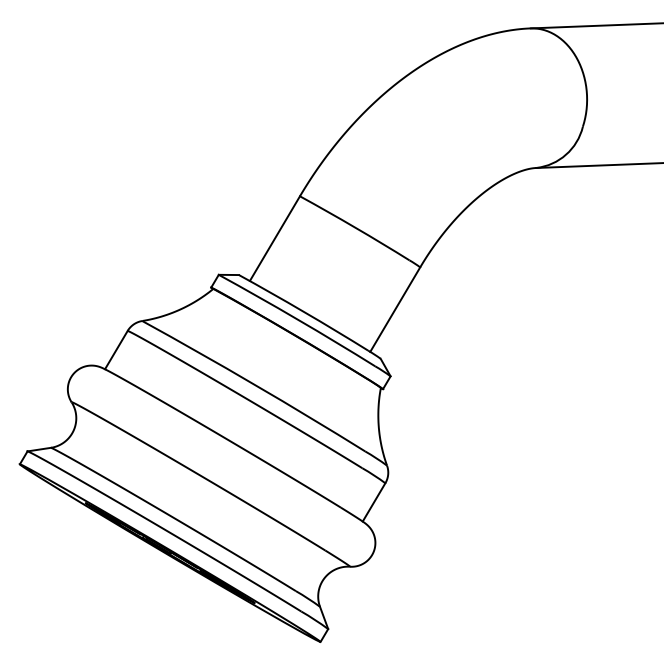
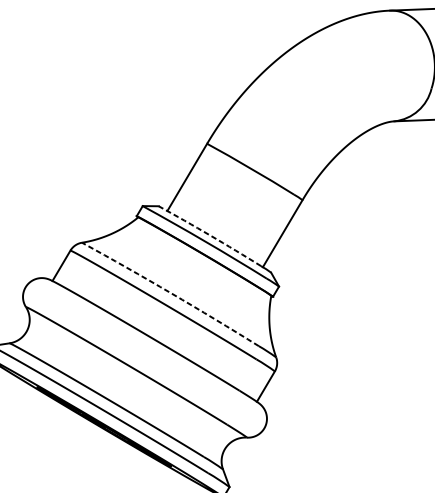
arc: (304, 311) -> (210, 235), solid -> dashed
arc: (254, 384) -> (171, 293), solid -> dashed

